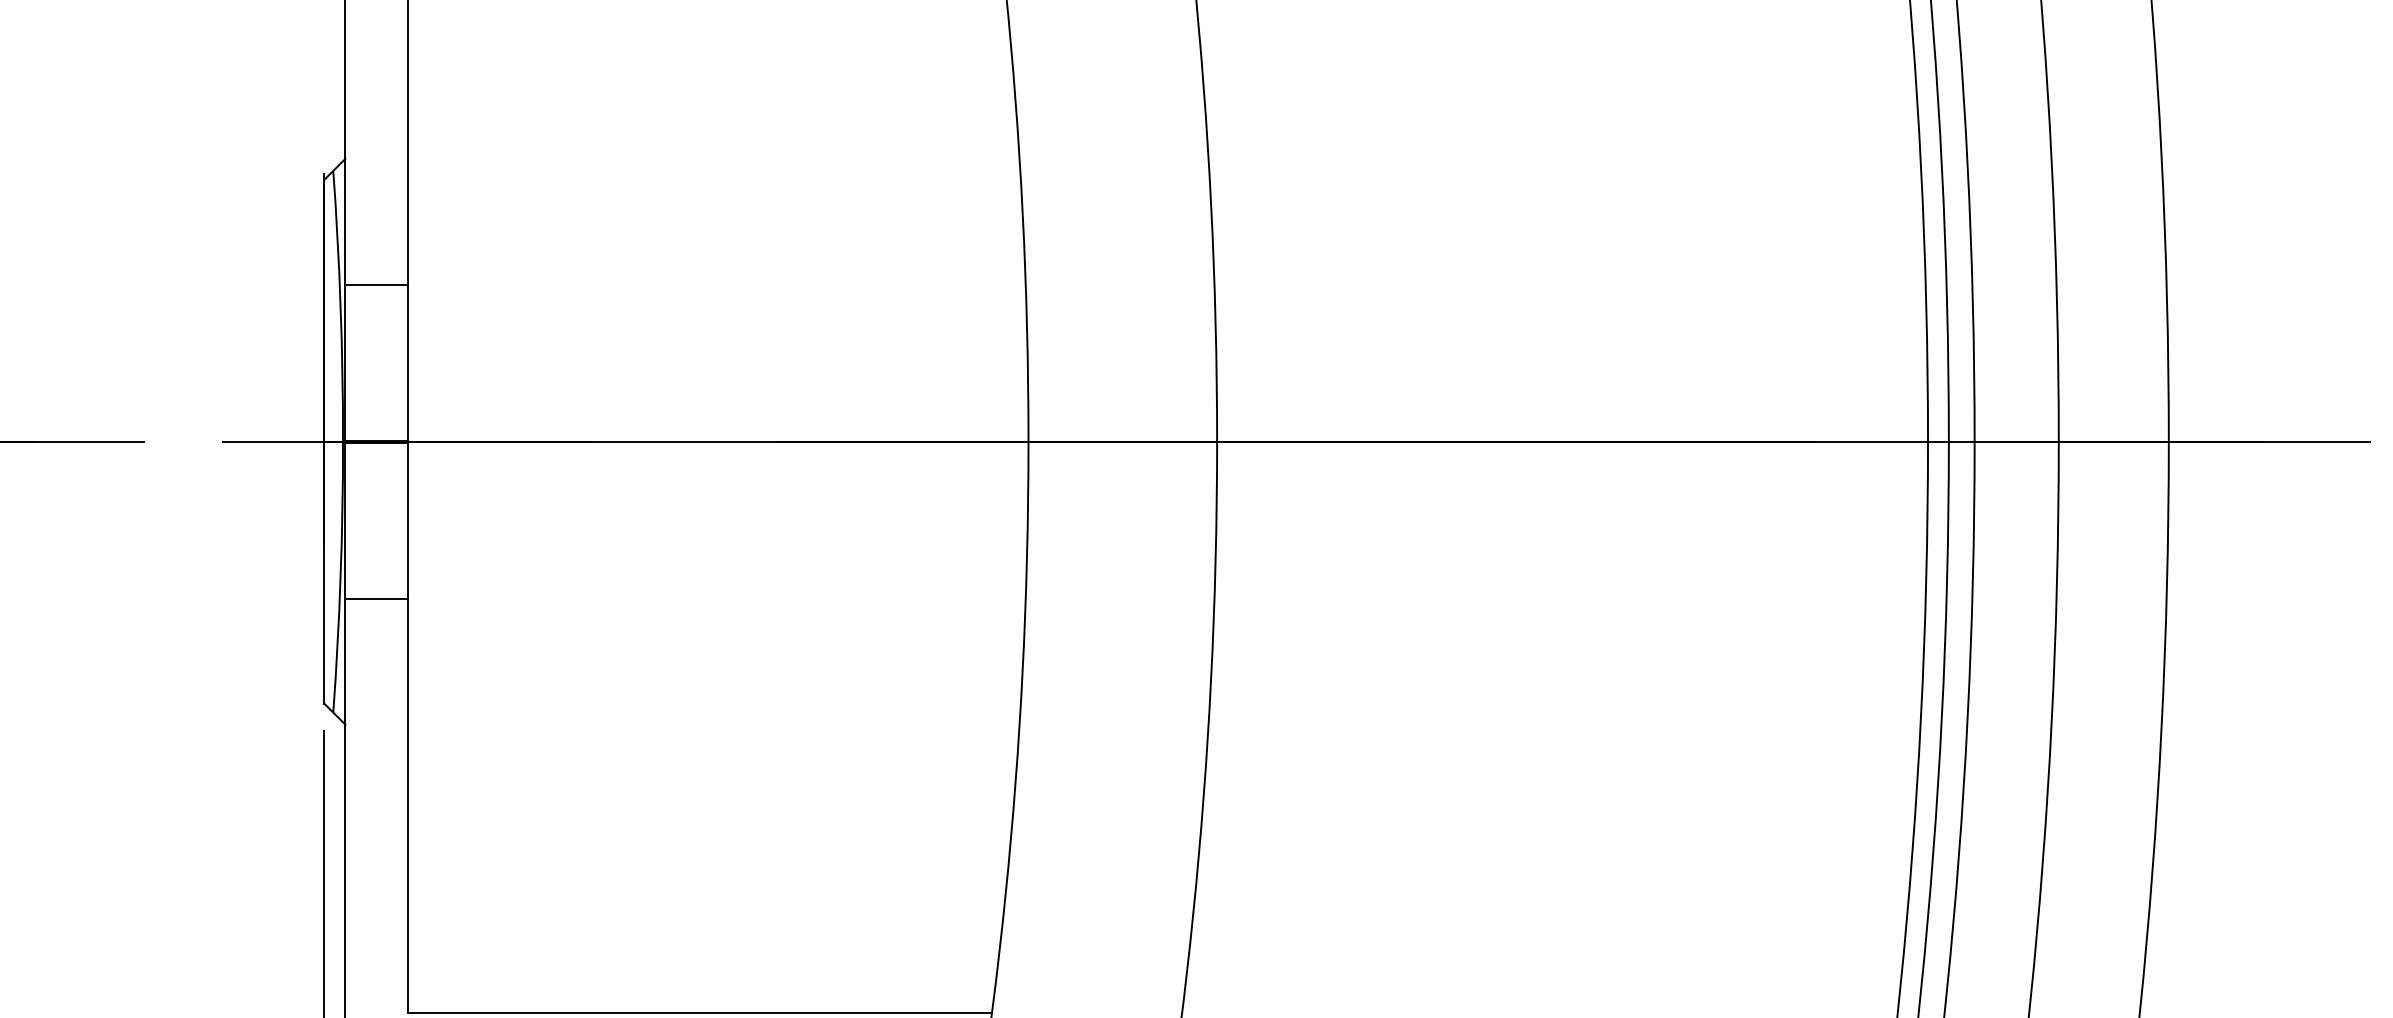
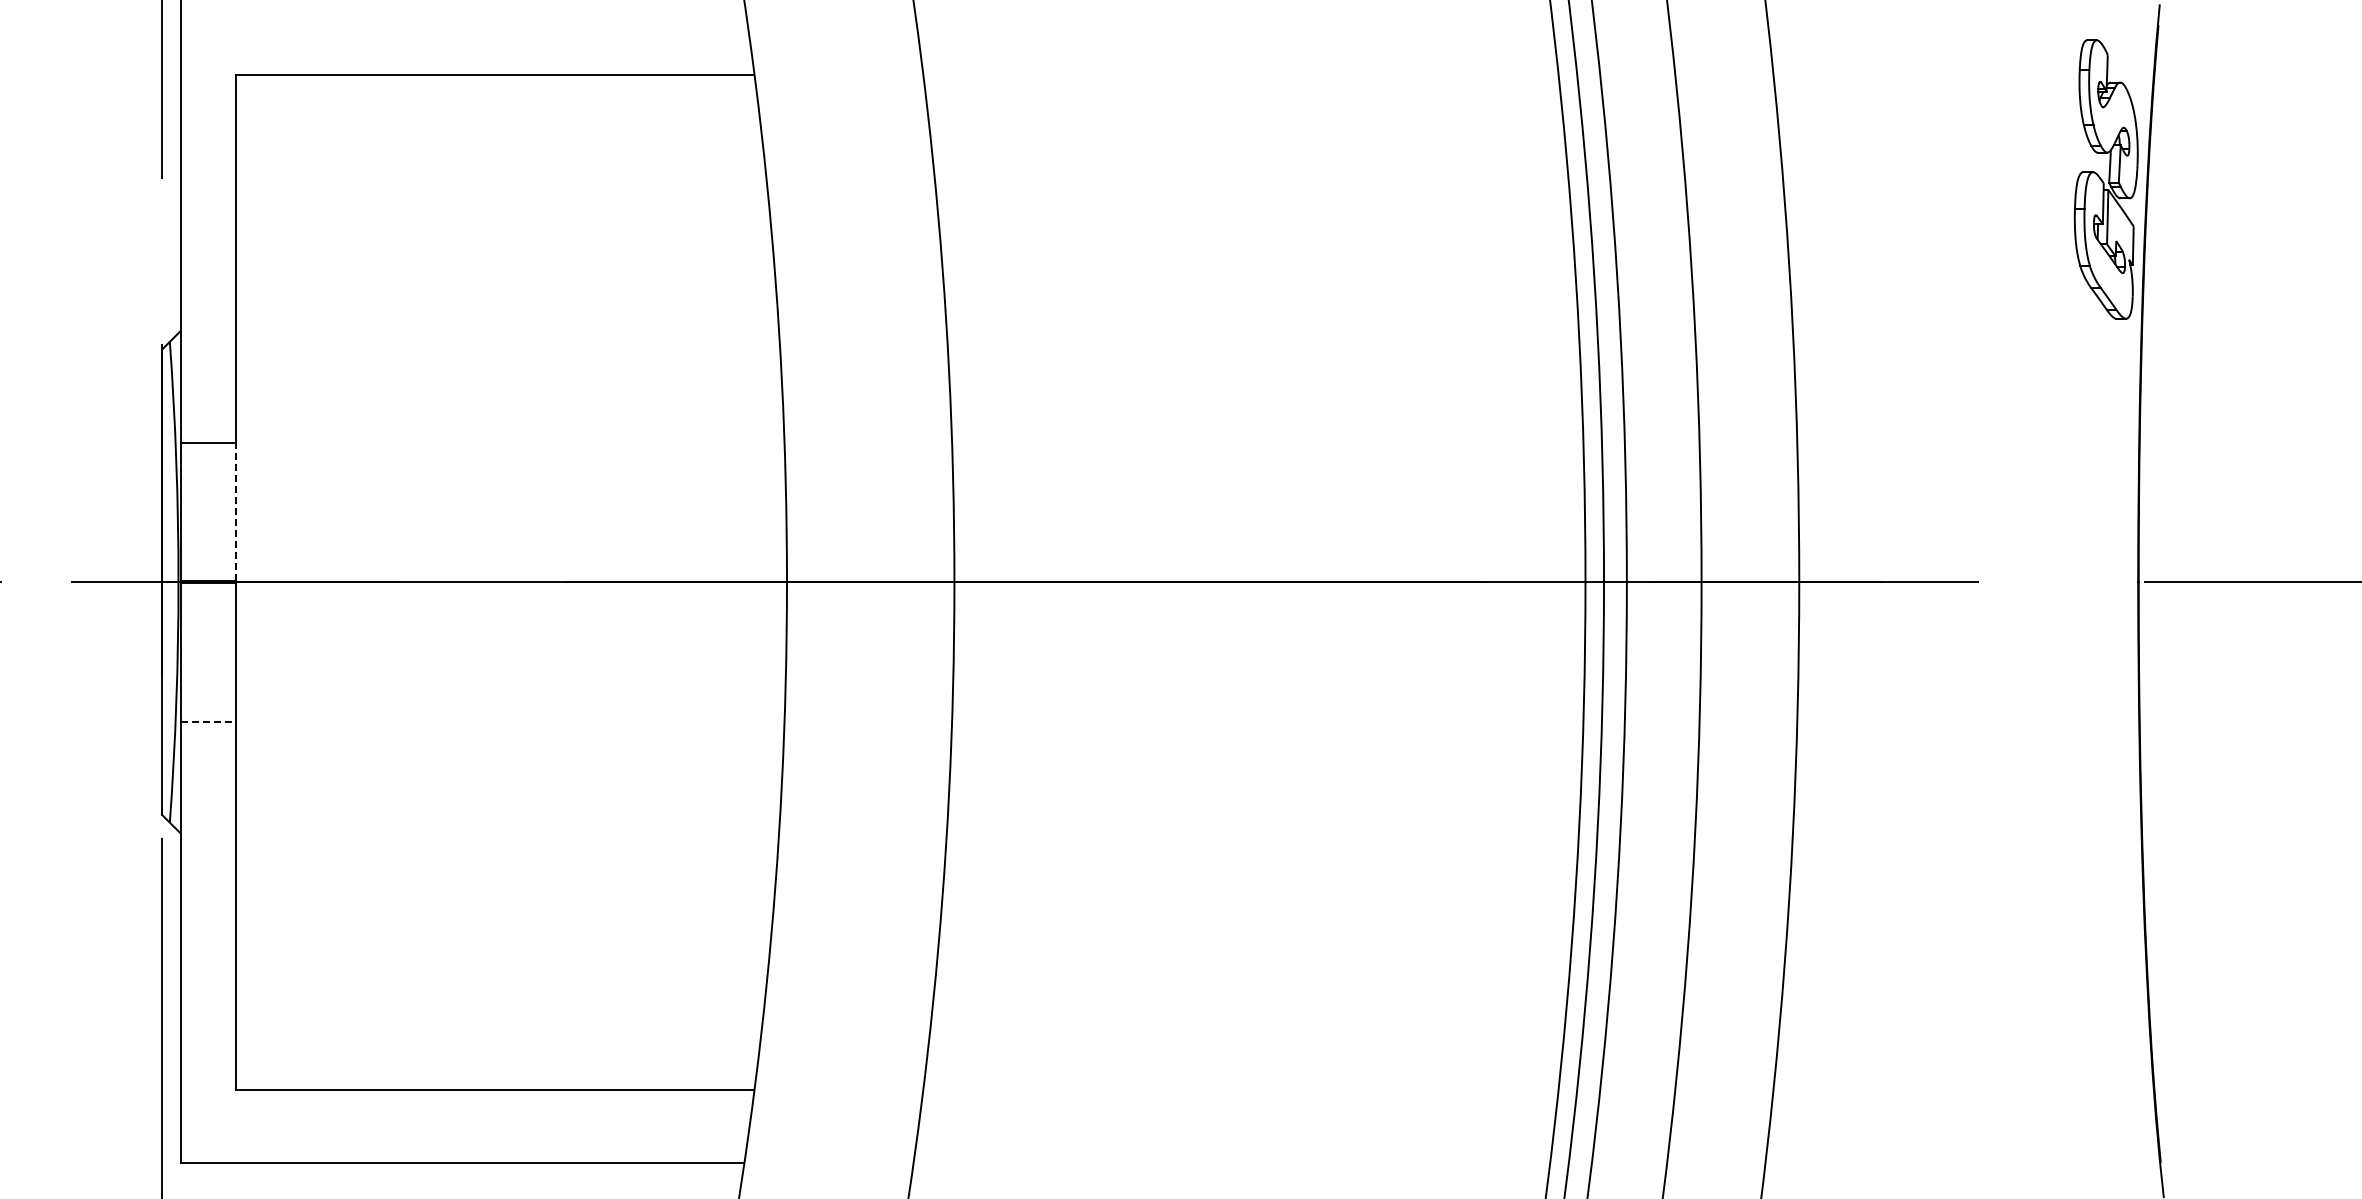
line: (408, 362) -> (236, 511), solid -> dashed
line: (376, 598) -> (208, 721), solid -> dashed

